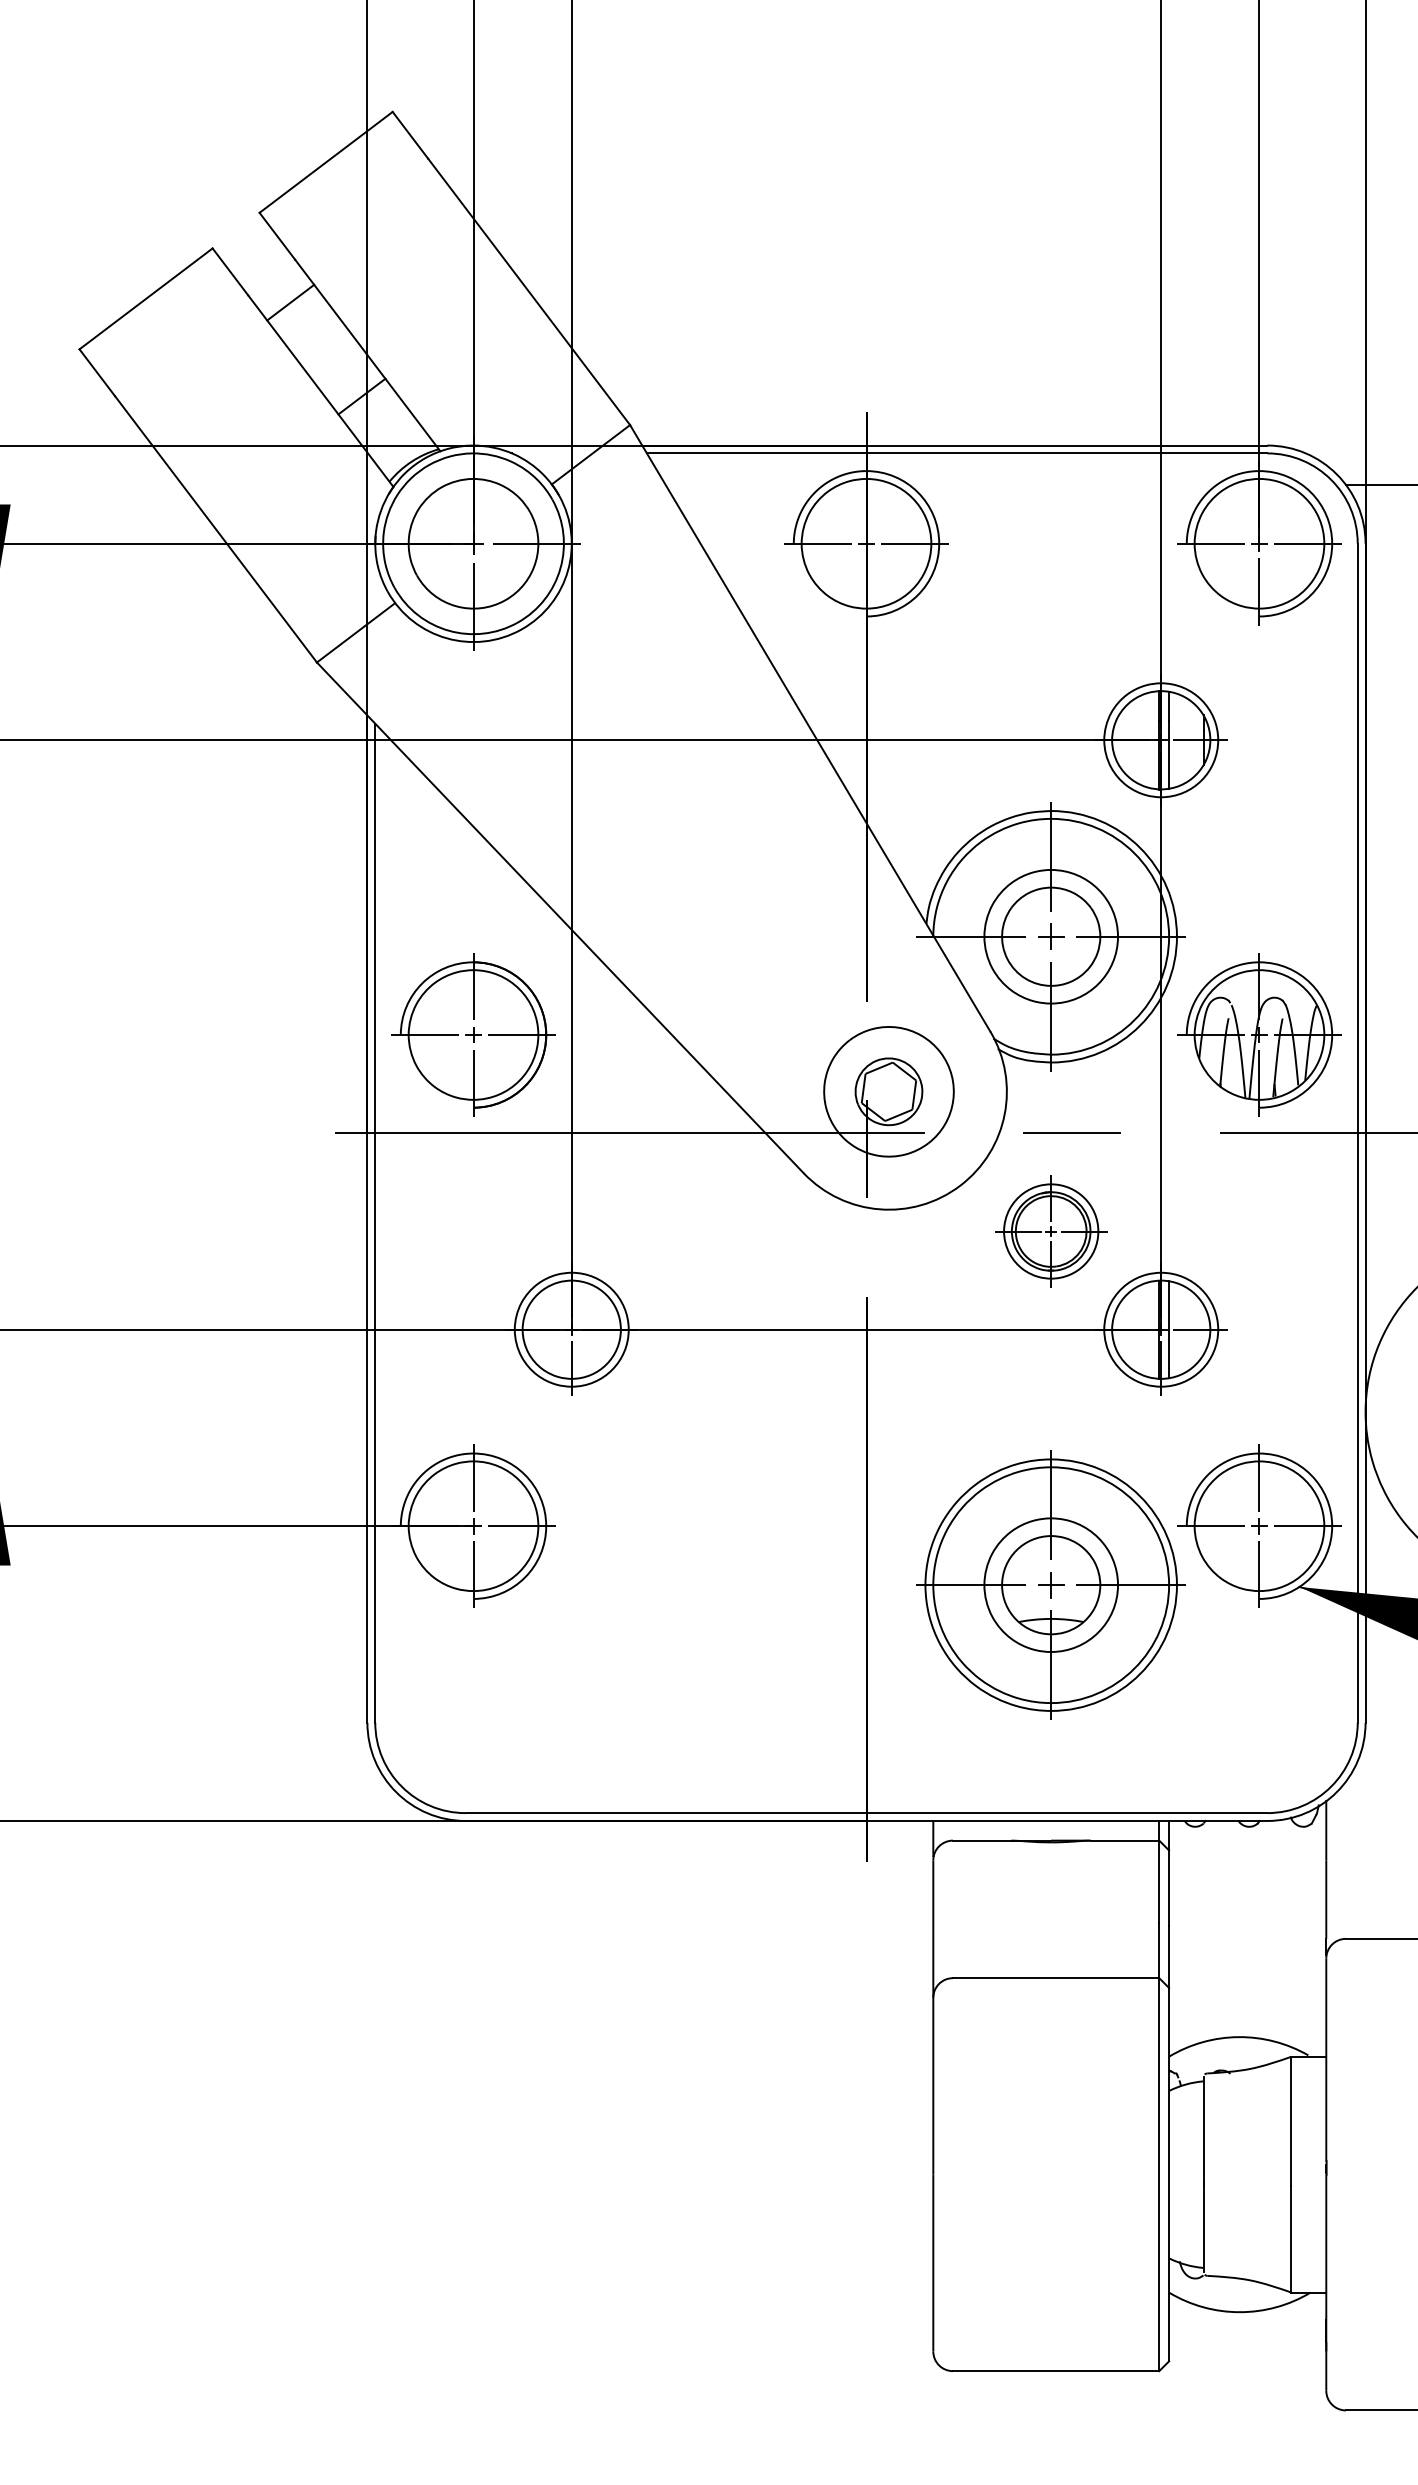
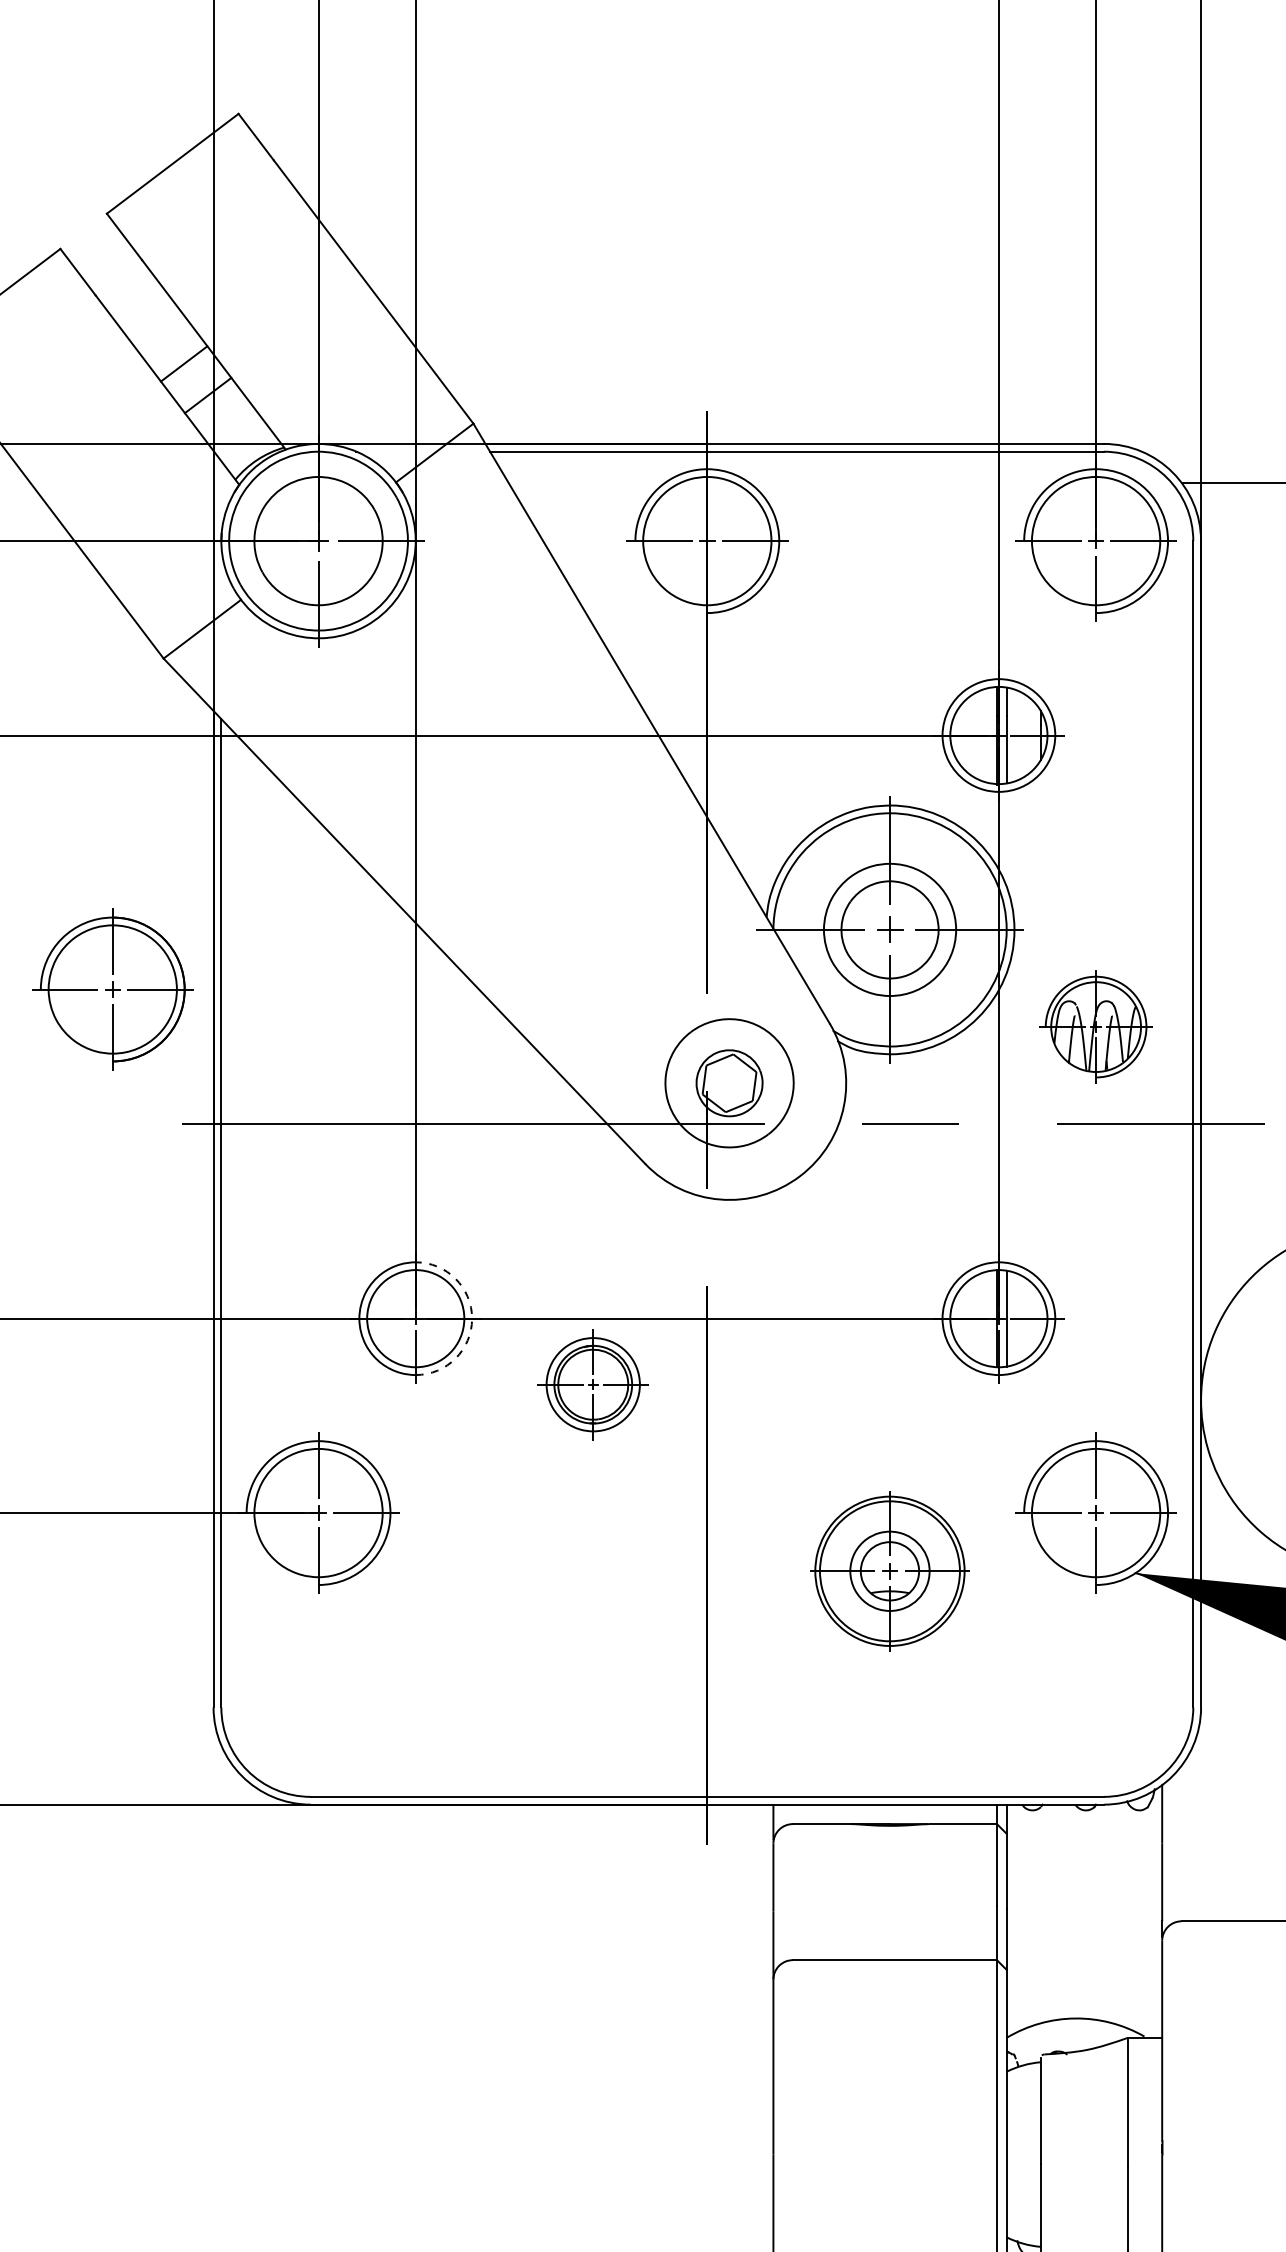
line: (290, 302) -> (183, 363), moved
part: (473, 1034) -> (112, 989), moved
part: (1259, 1034) -> (1096, 1026), size x0.7
part: (1051, 1231) -> (593, 1384), moved
arc: (628, 1329) -> (471, 1318), solid -> dashed
part: (1050, 1584) -> (889, 1570), size x0.6

